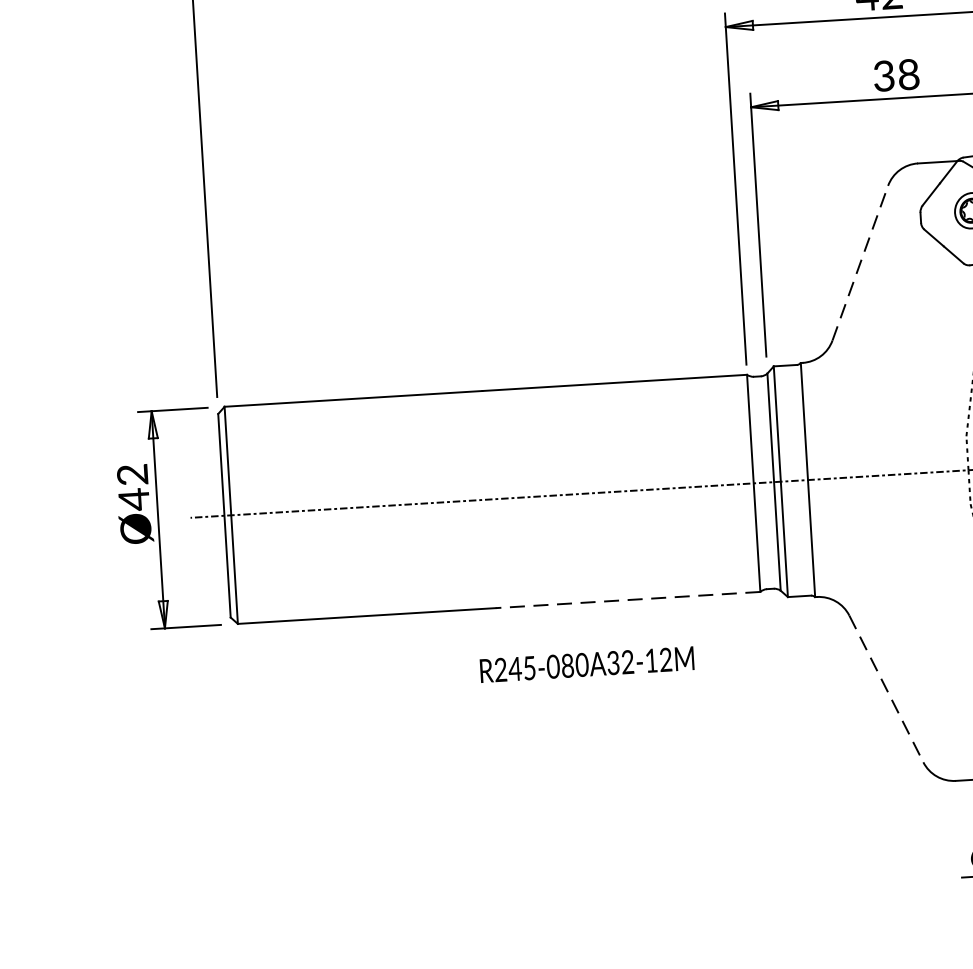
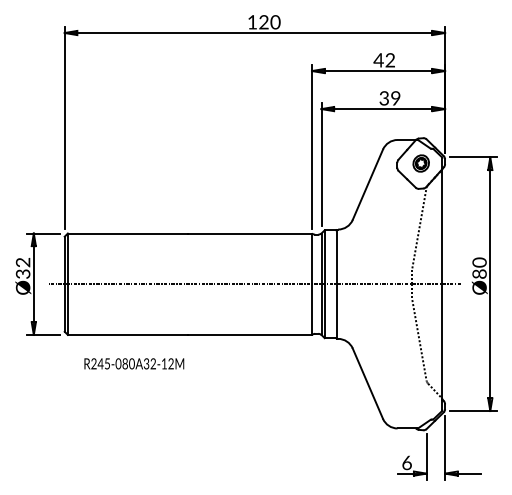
text: (908, 74) -> (395, 98), 38 -> 39
line: (861, 262) -> (368, 184), dashed -> solid
text: (132, 500) -> (22, 274), Ø42 -> Ø32
line: (628, 599) -> (250, 334), dashed -> solid
text: (587, 663) -> (134, 363), moved
line: (887, 690) -> (368, 384), dashed -> solid

